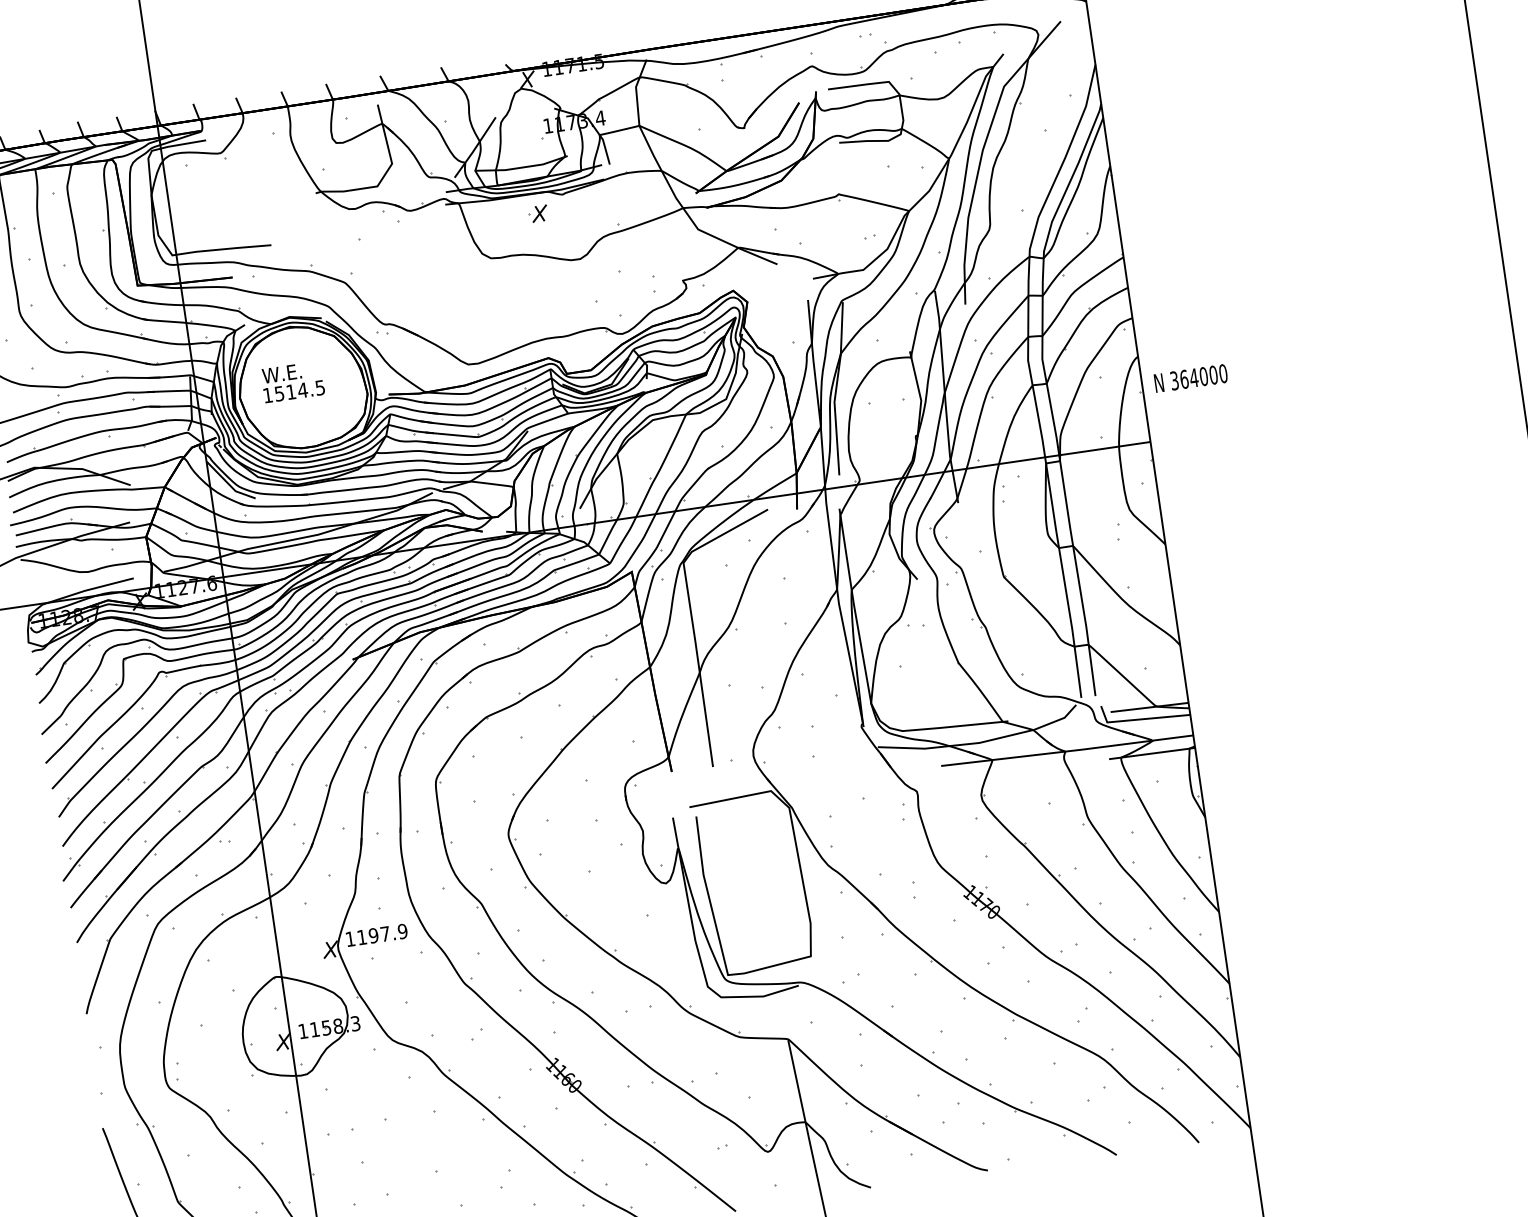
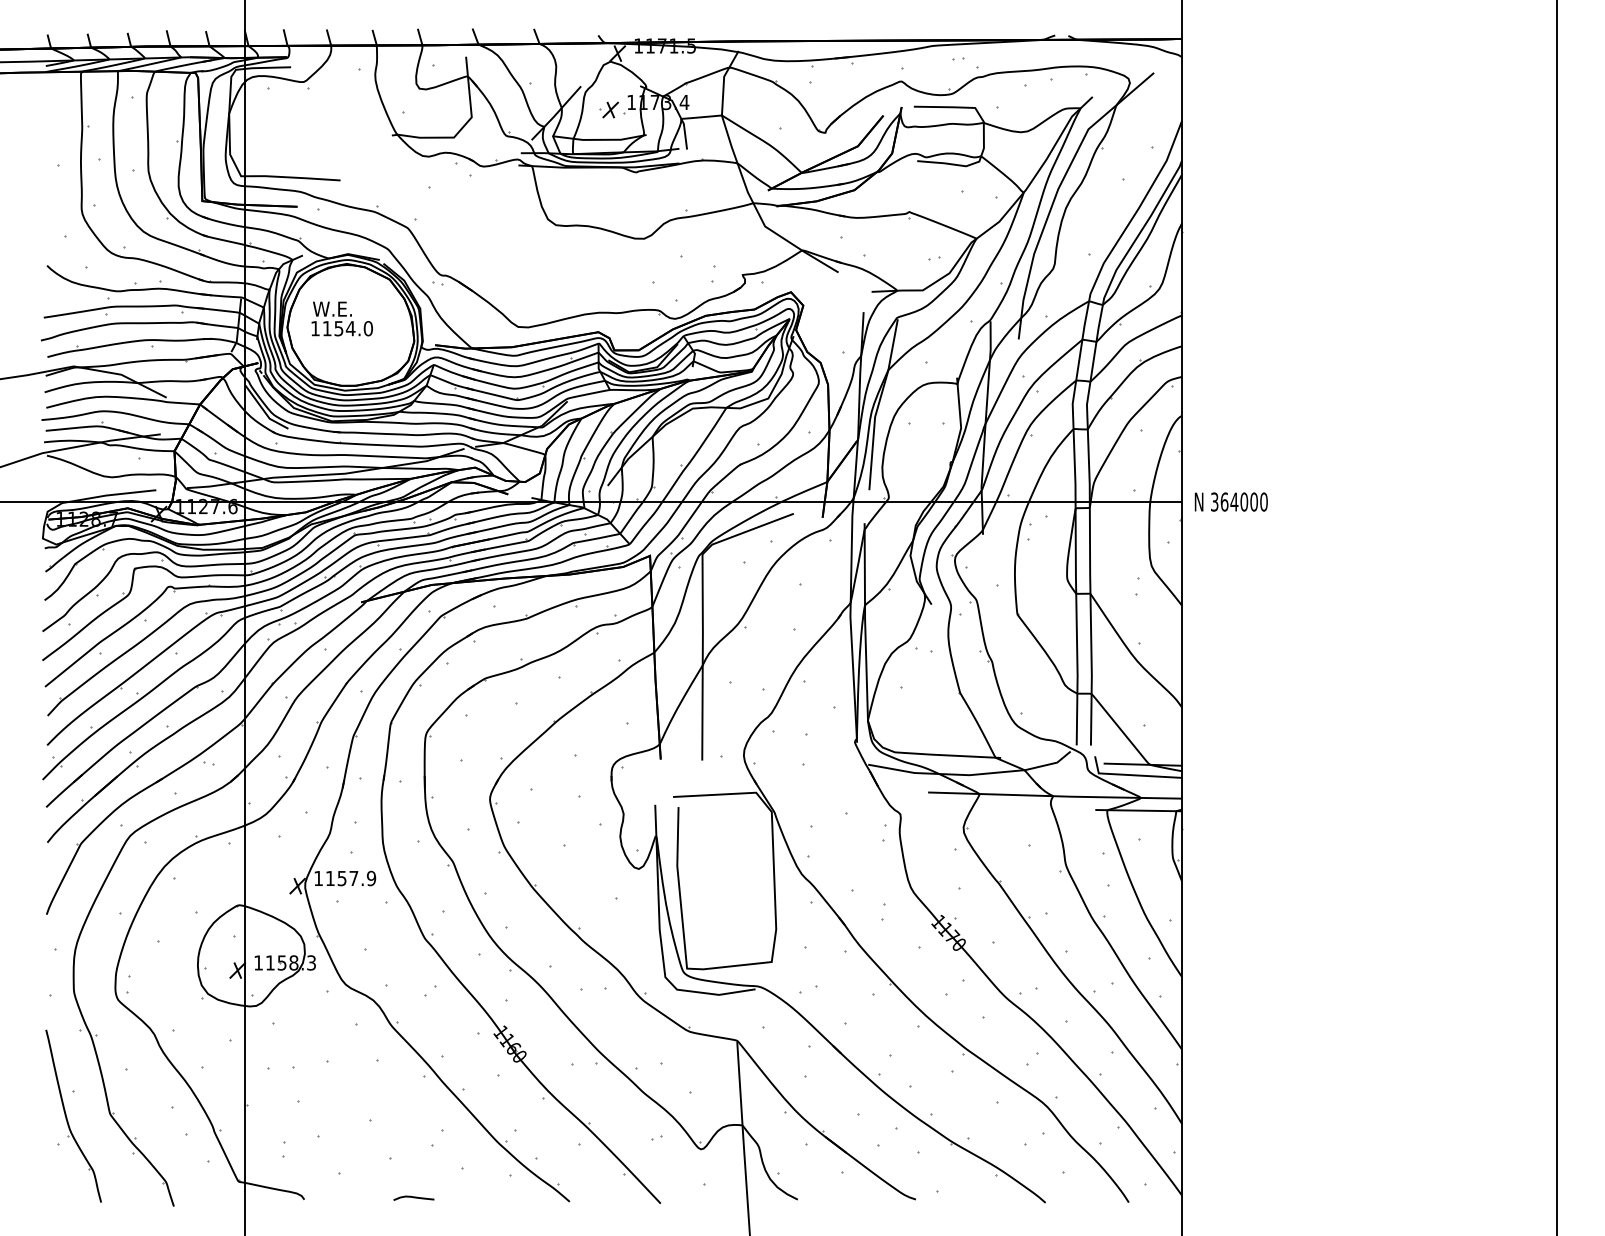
part: (537, 213) -> (608, 109), moved
text: (1190, 378) -> (1230, 501), moved
text: (299, 390) -> (347, 328), 1514.5 -> 1154.0
text: (372, 934) -> (341, 877), 1197.9 -> 1157.9

